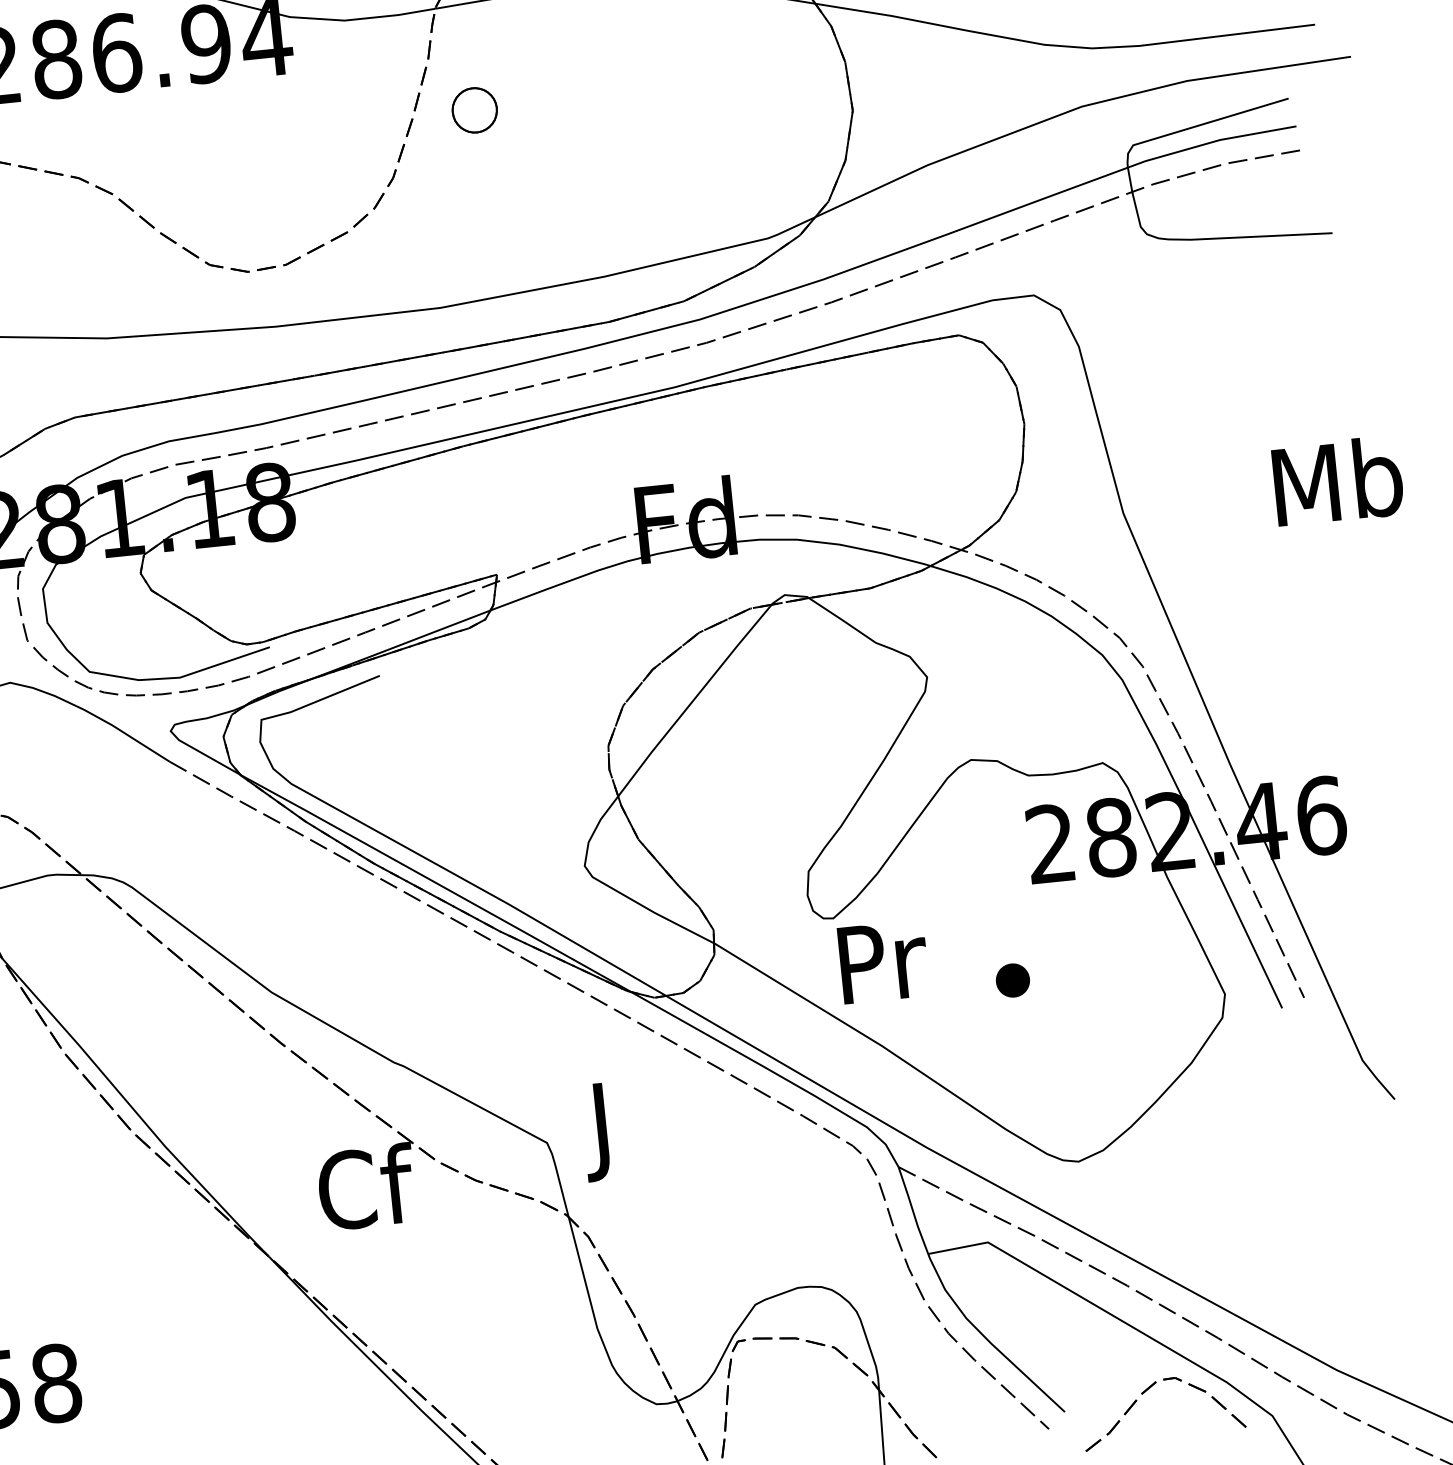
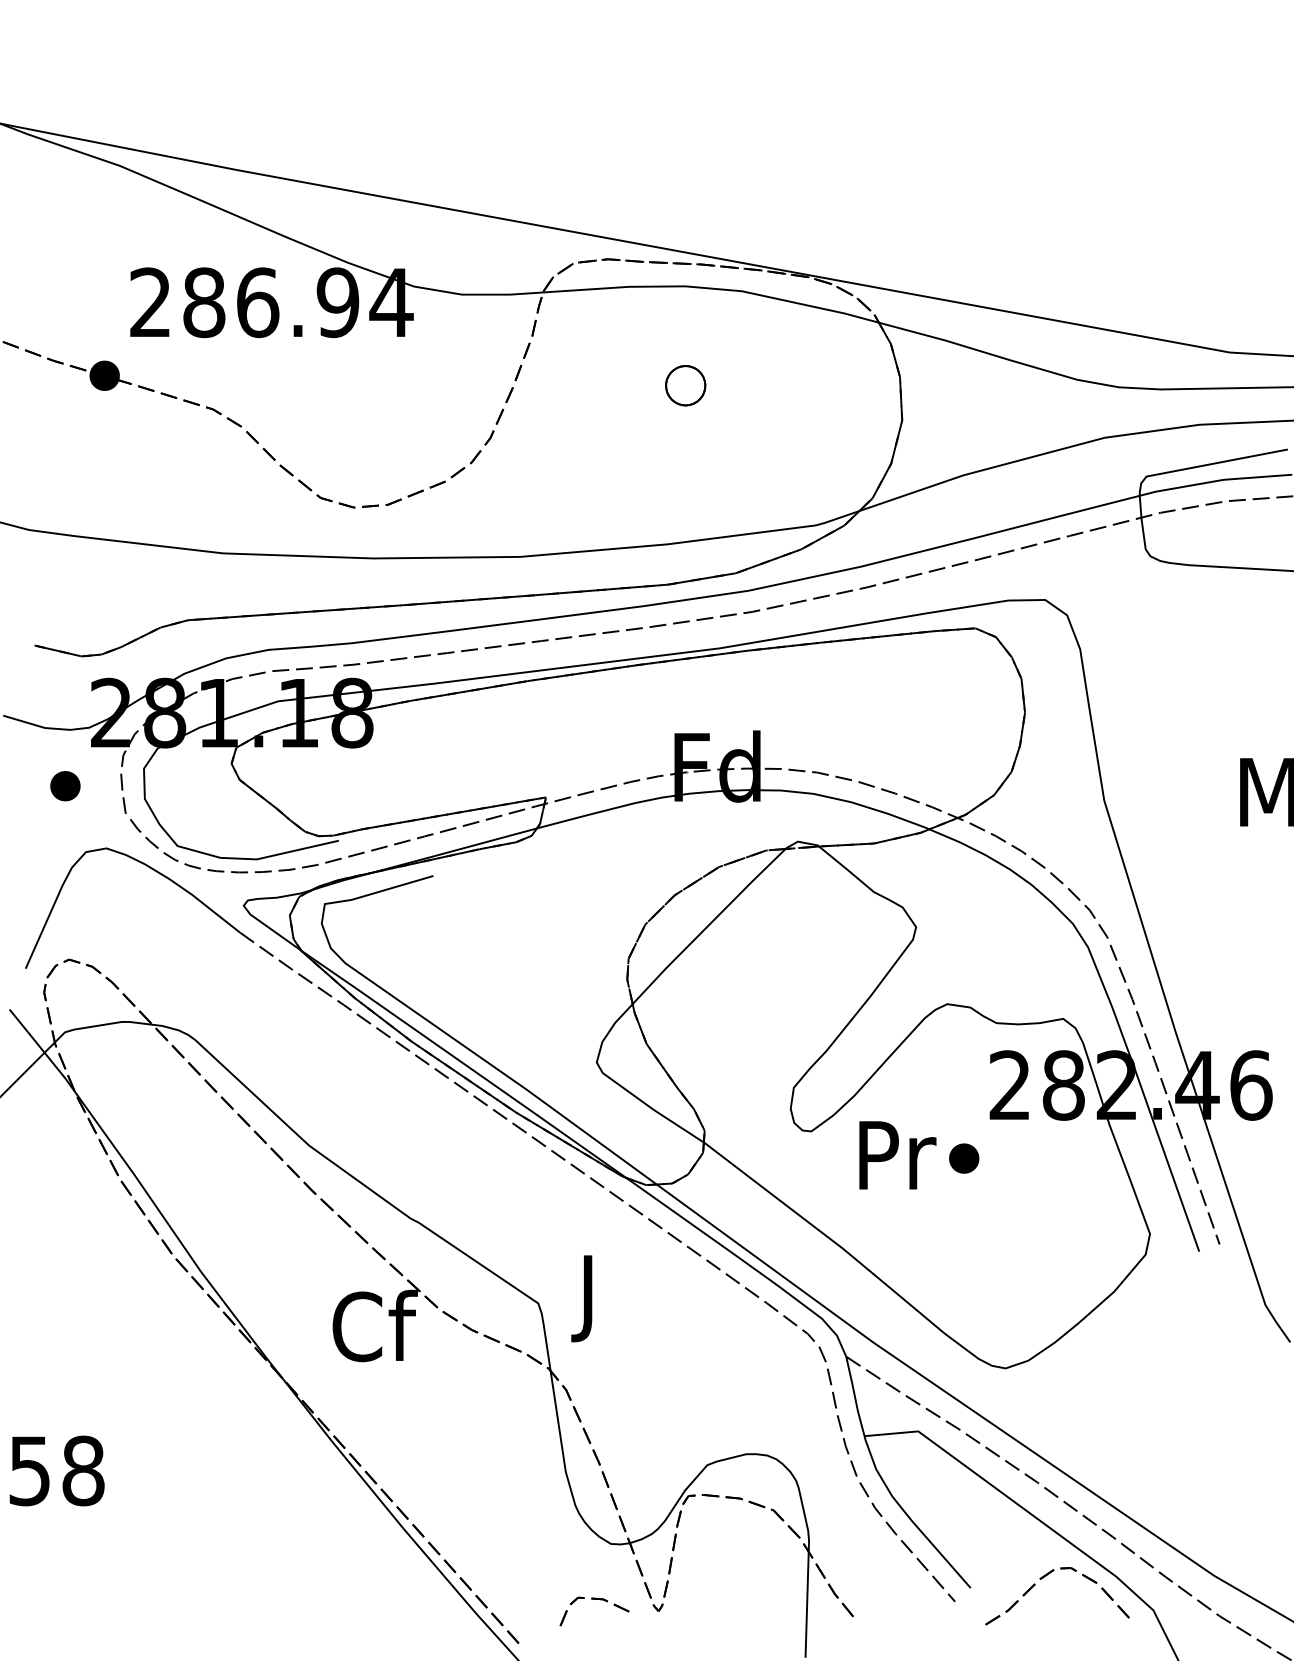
part: (474, 110) -> (685, 385), moved
text: (883, 962) -> (897, 1155), moved
part: (1013, 980) -> (964, 1158), moved

